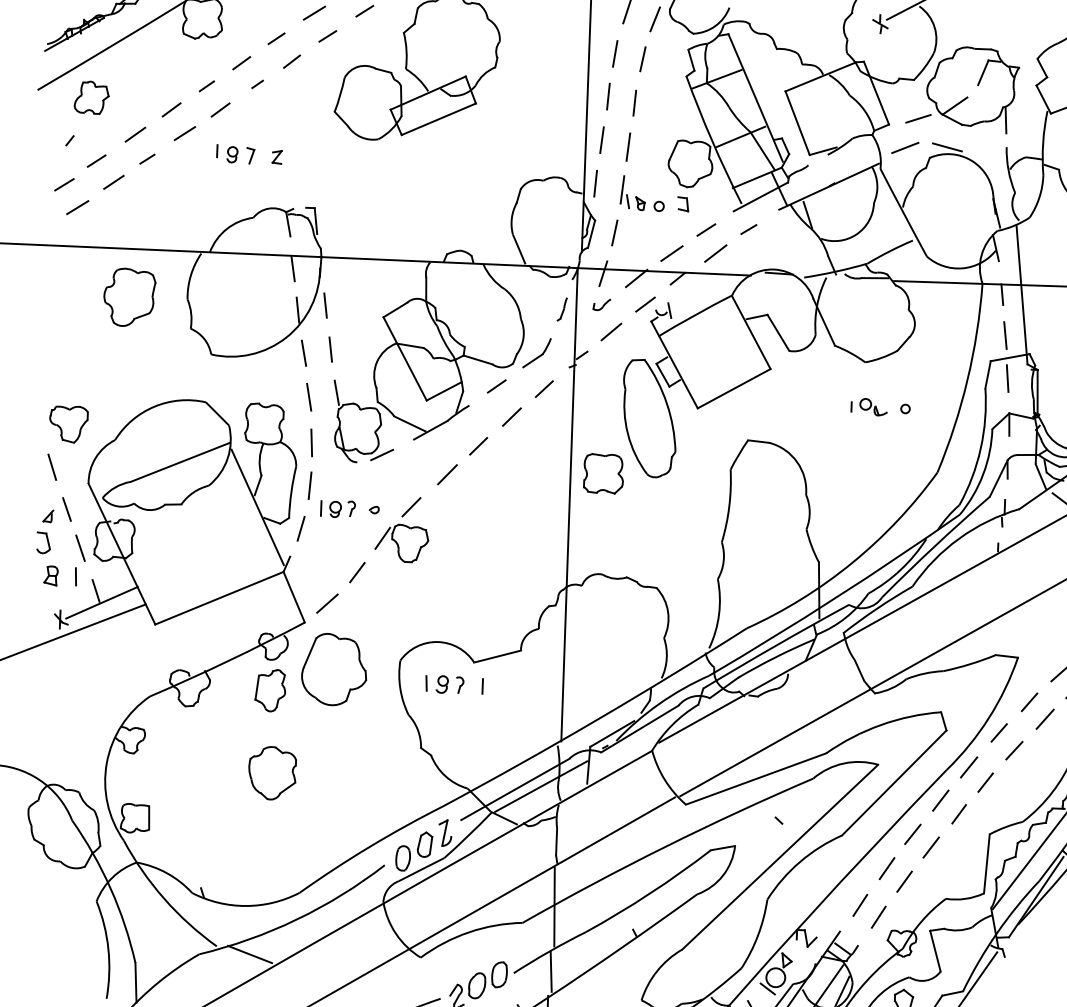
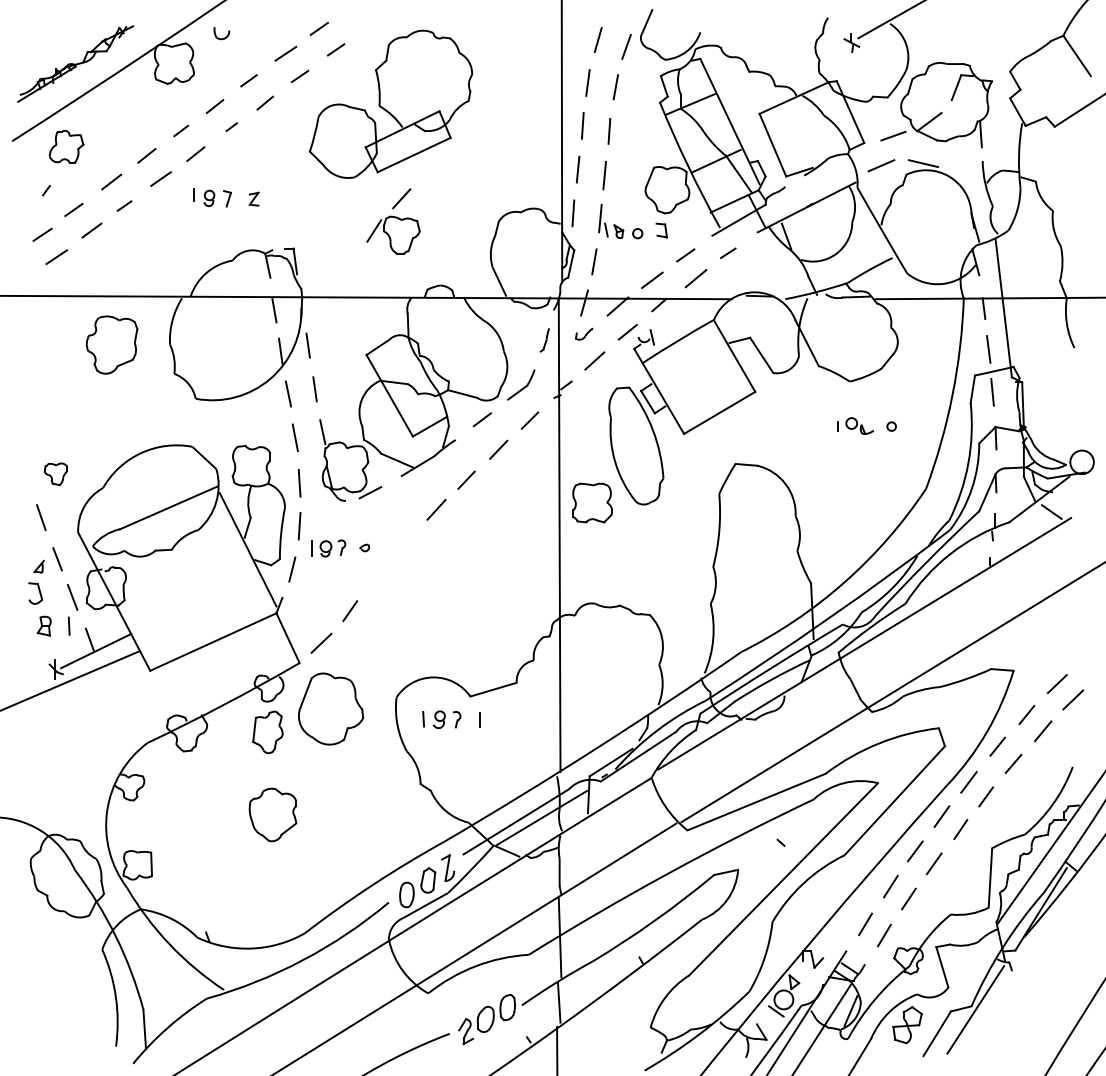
part: (68, 424) -> (55, 474), size x0.6
part: (402, 529) -> (393, 221), moved
line: (249, 954) -> (257, 996), removed

